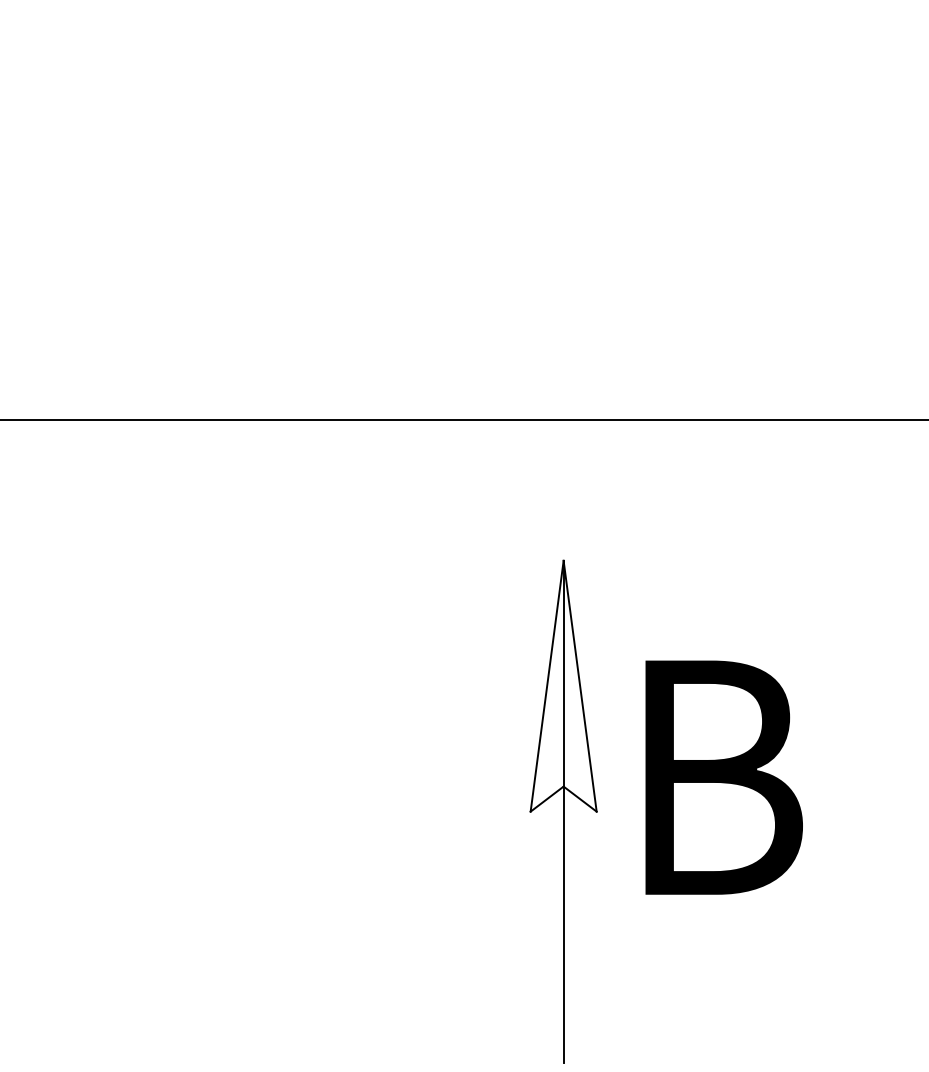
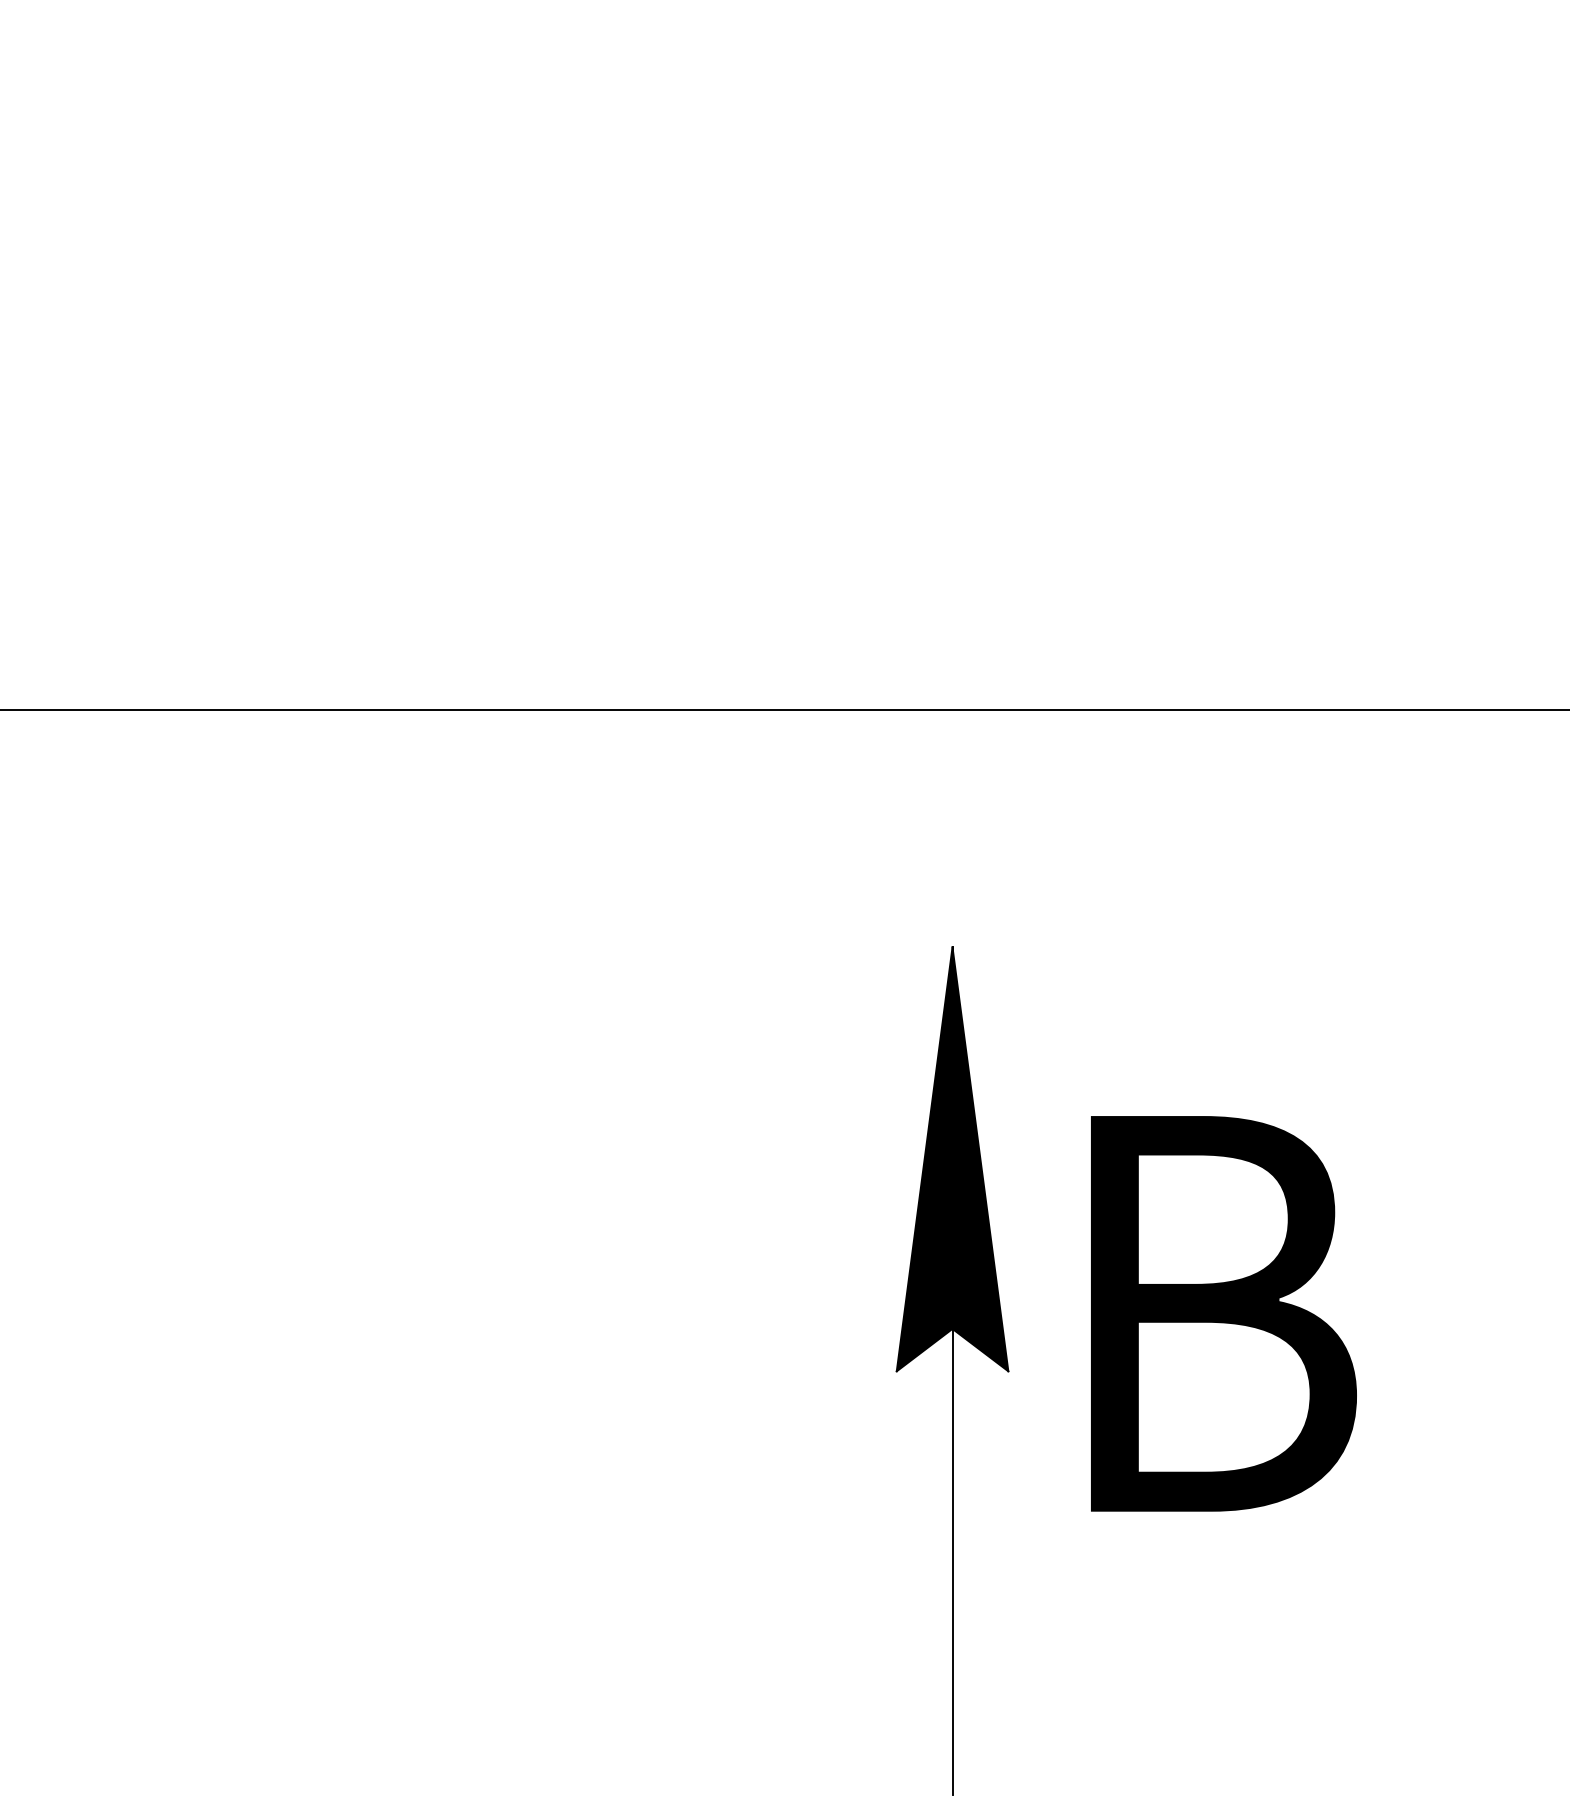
fill: (563, 685) -> (952, 1158), added

